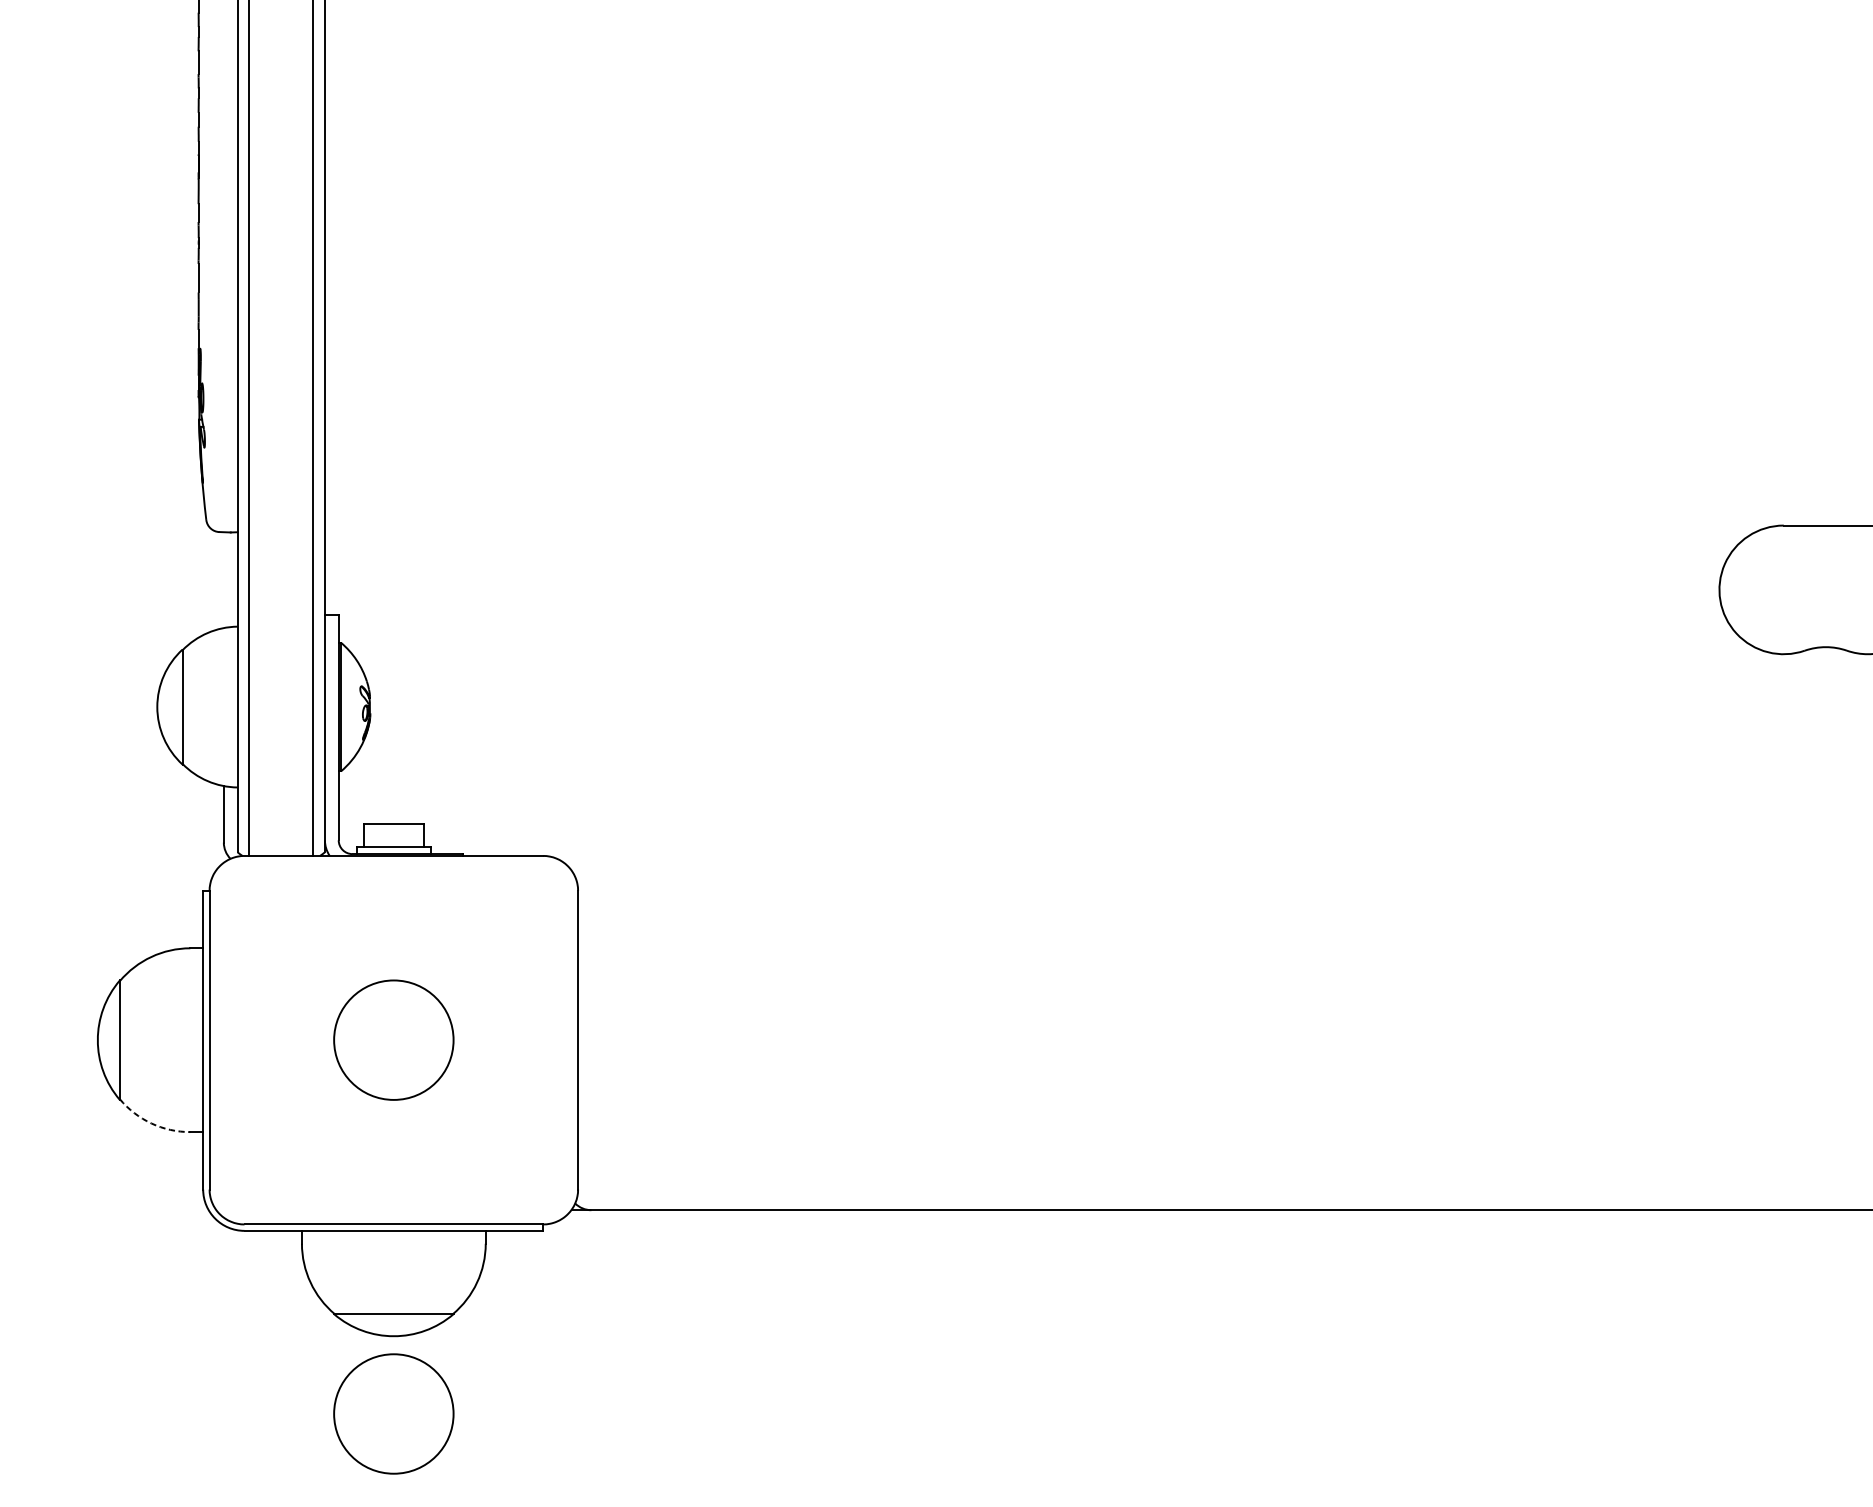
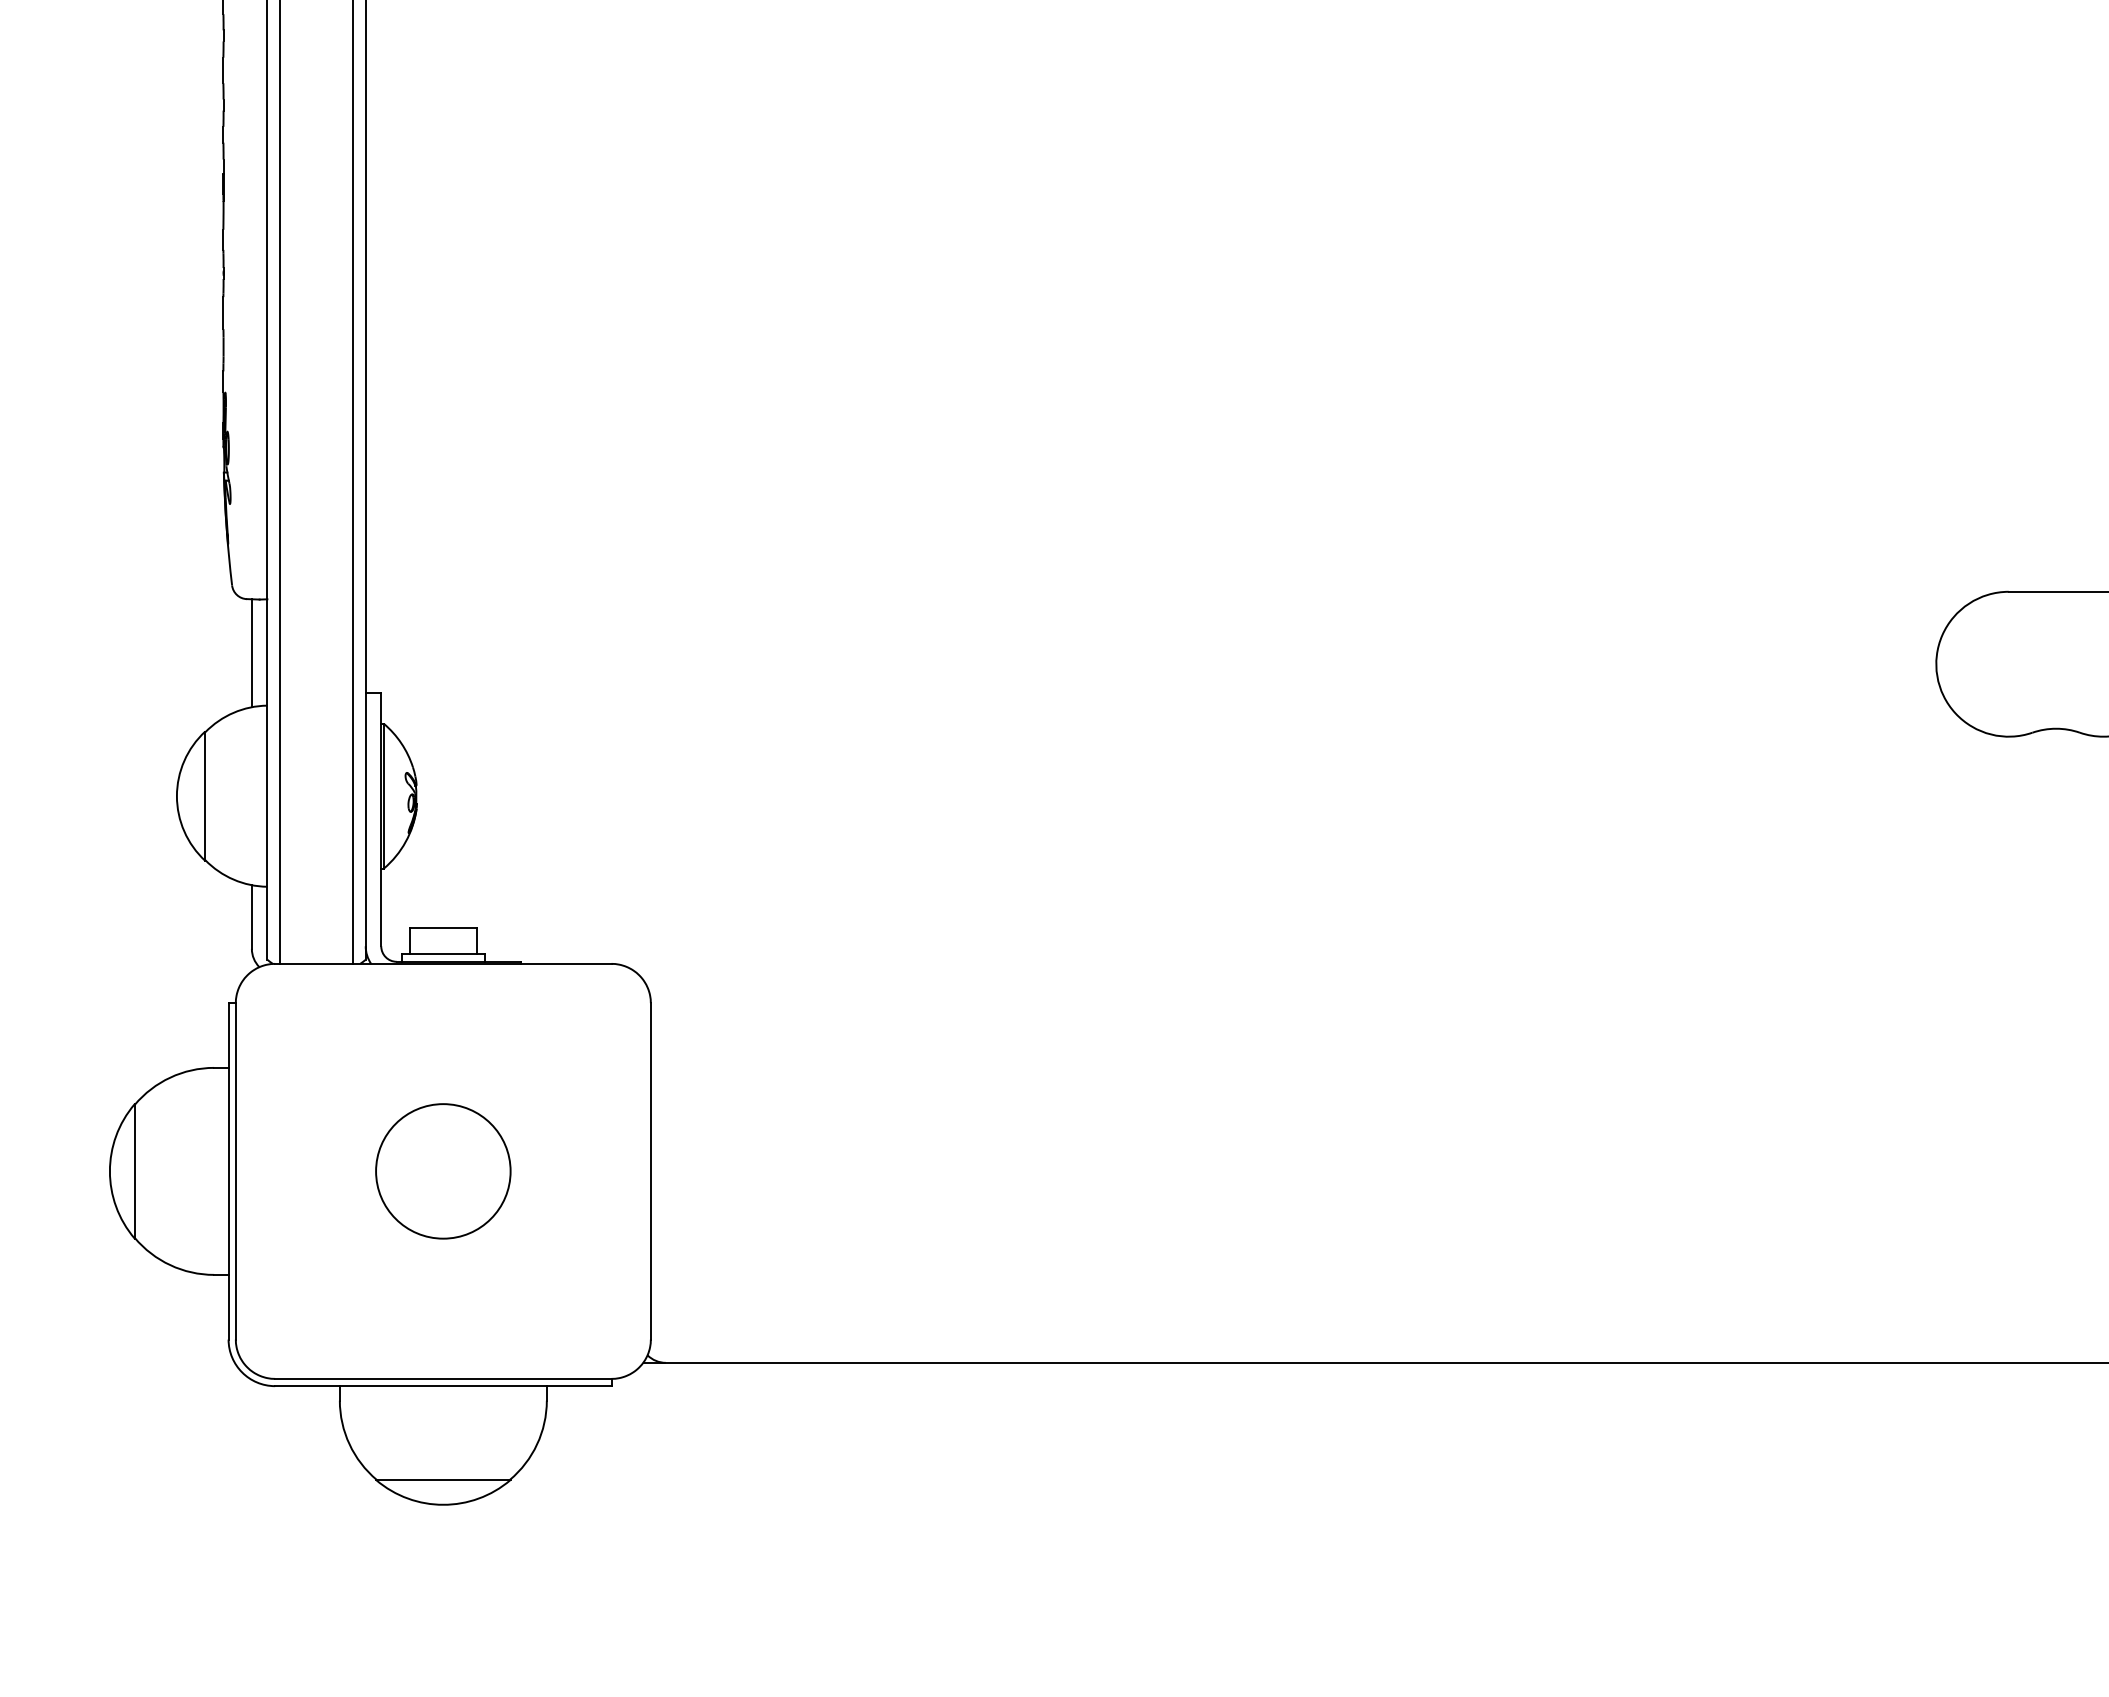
line: (223, 580) -> (251, 653), added
arc: (151, 1123) -> (170, 1265), dashed -> solid
circle: (393, 1414) -> (443, 1592), removed

